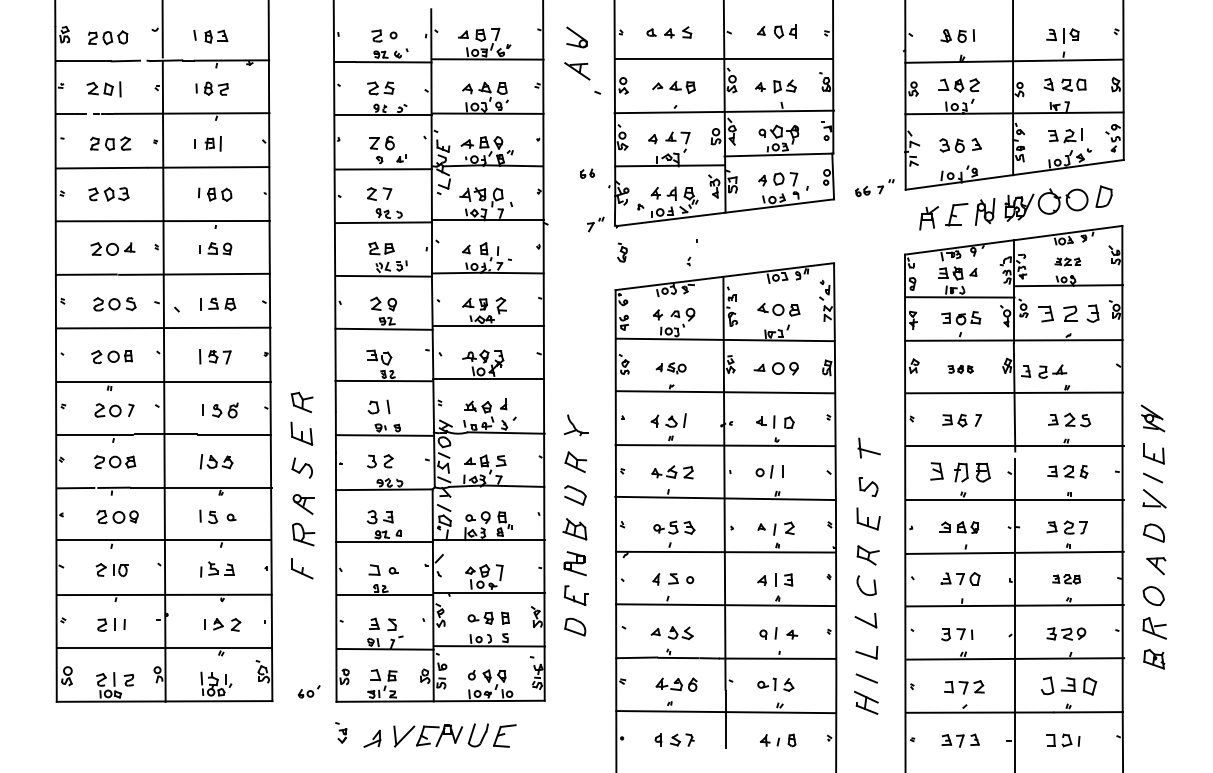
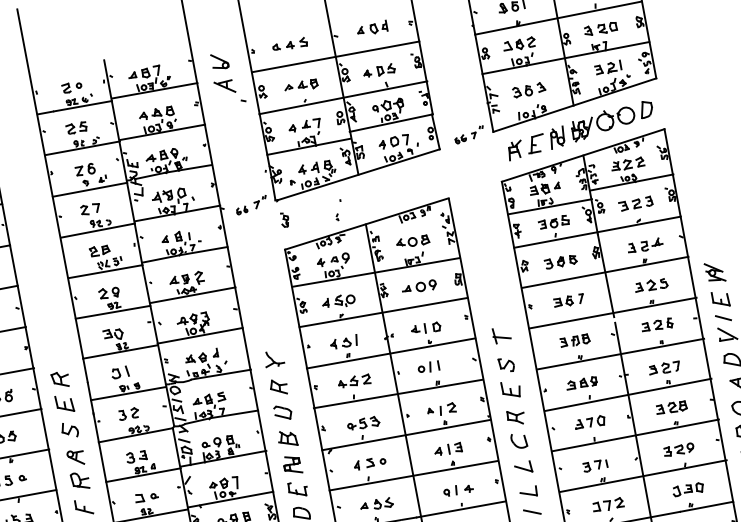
part: (587, 173) -> (242, 210), moved
part: (1067, 261) -> (627, 164), size x1.67
part: (1068, 313) -> (635, 203), size x0.71
part: (670, 368) -> (338, 302), size x1.43
part: (960, 369) -> (560, 262), size x1.67
part: (1044, 371) -> (645, 245), moved
part: (960, 472) -> (575, 340), size x0.62
part: (1066, 579) -> (671, 408), size x1.43
part: (1068, 686) -> (688, 489), size x0.71

